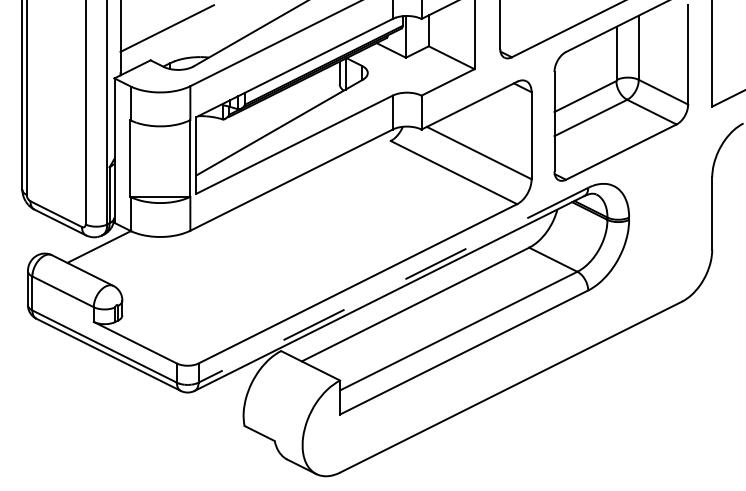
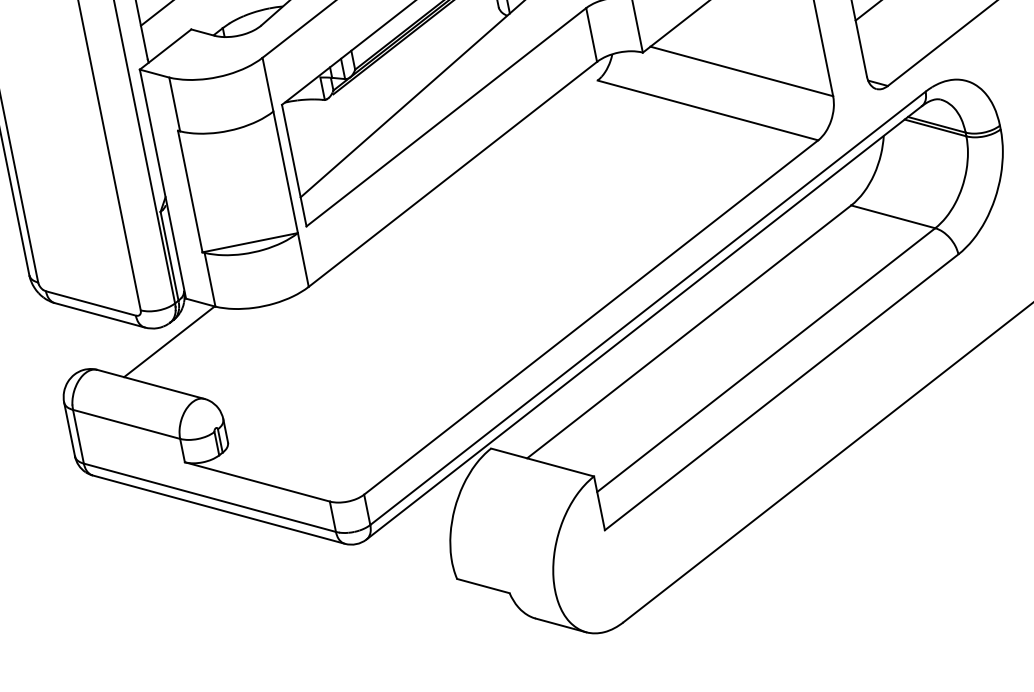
line: (393, 285) -> (648, 308), dashed -> solid

